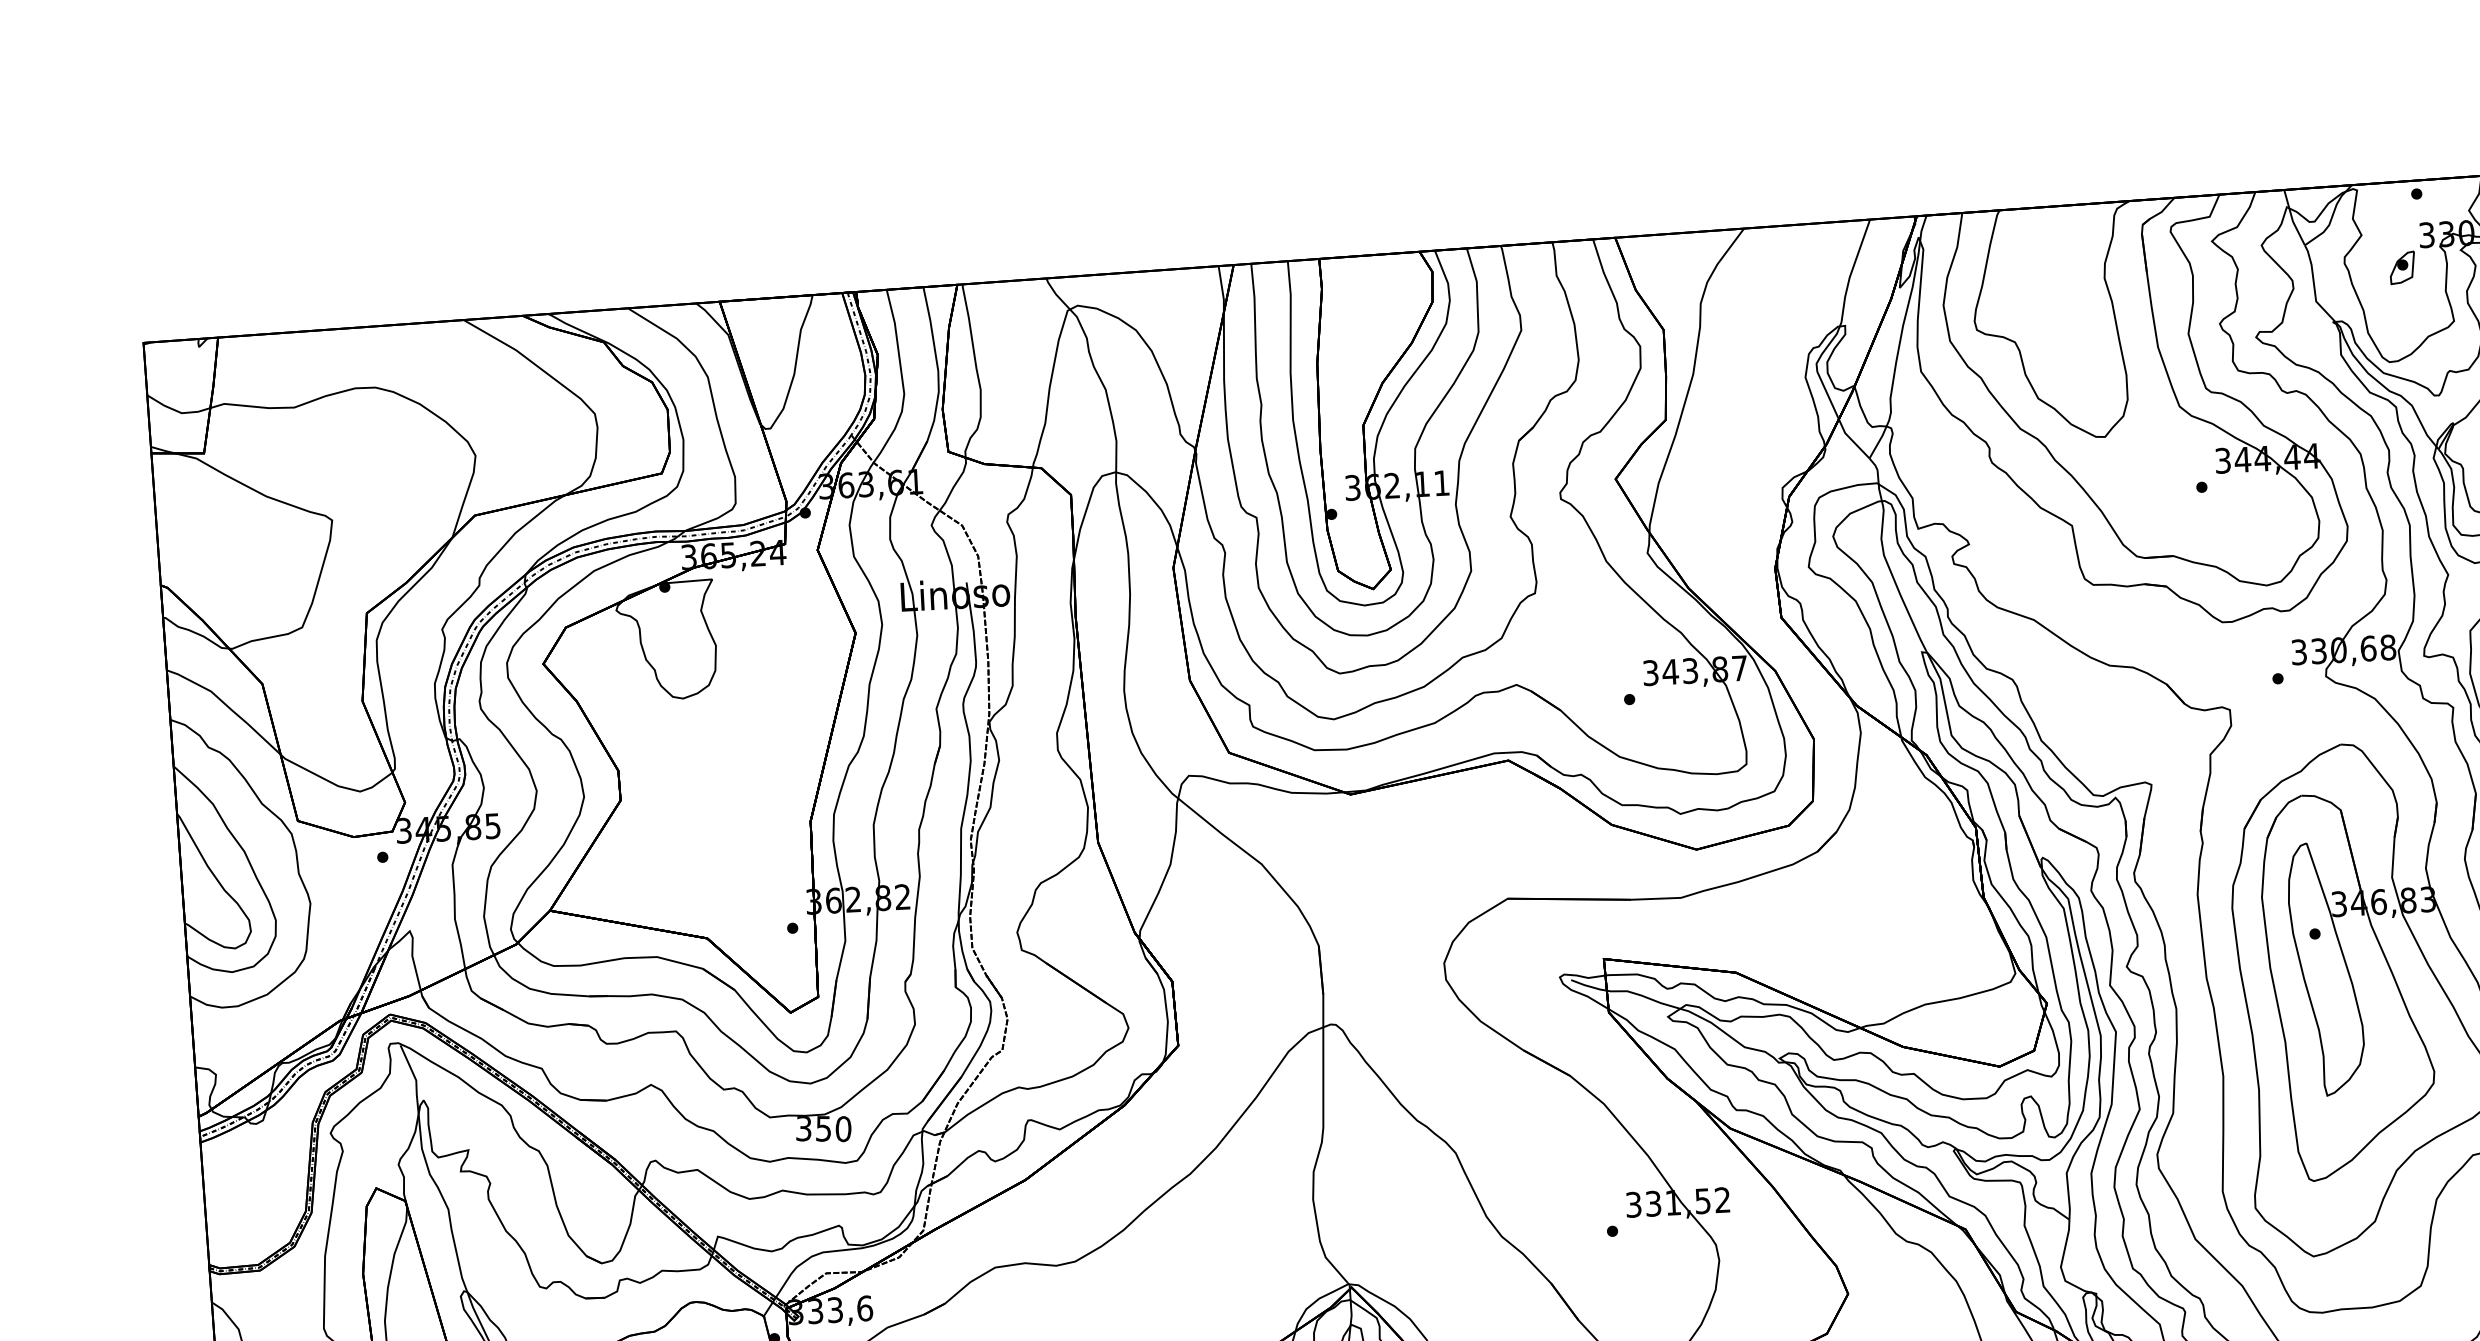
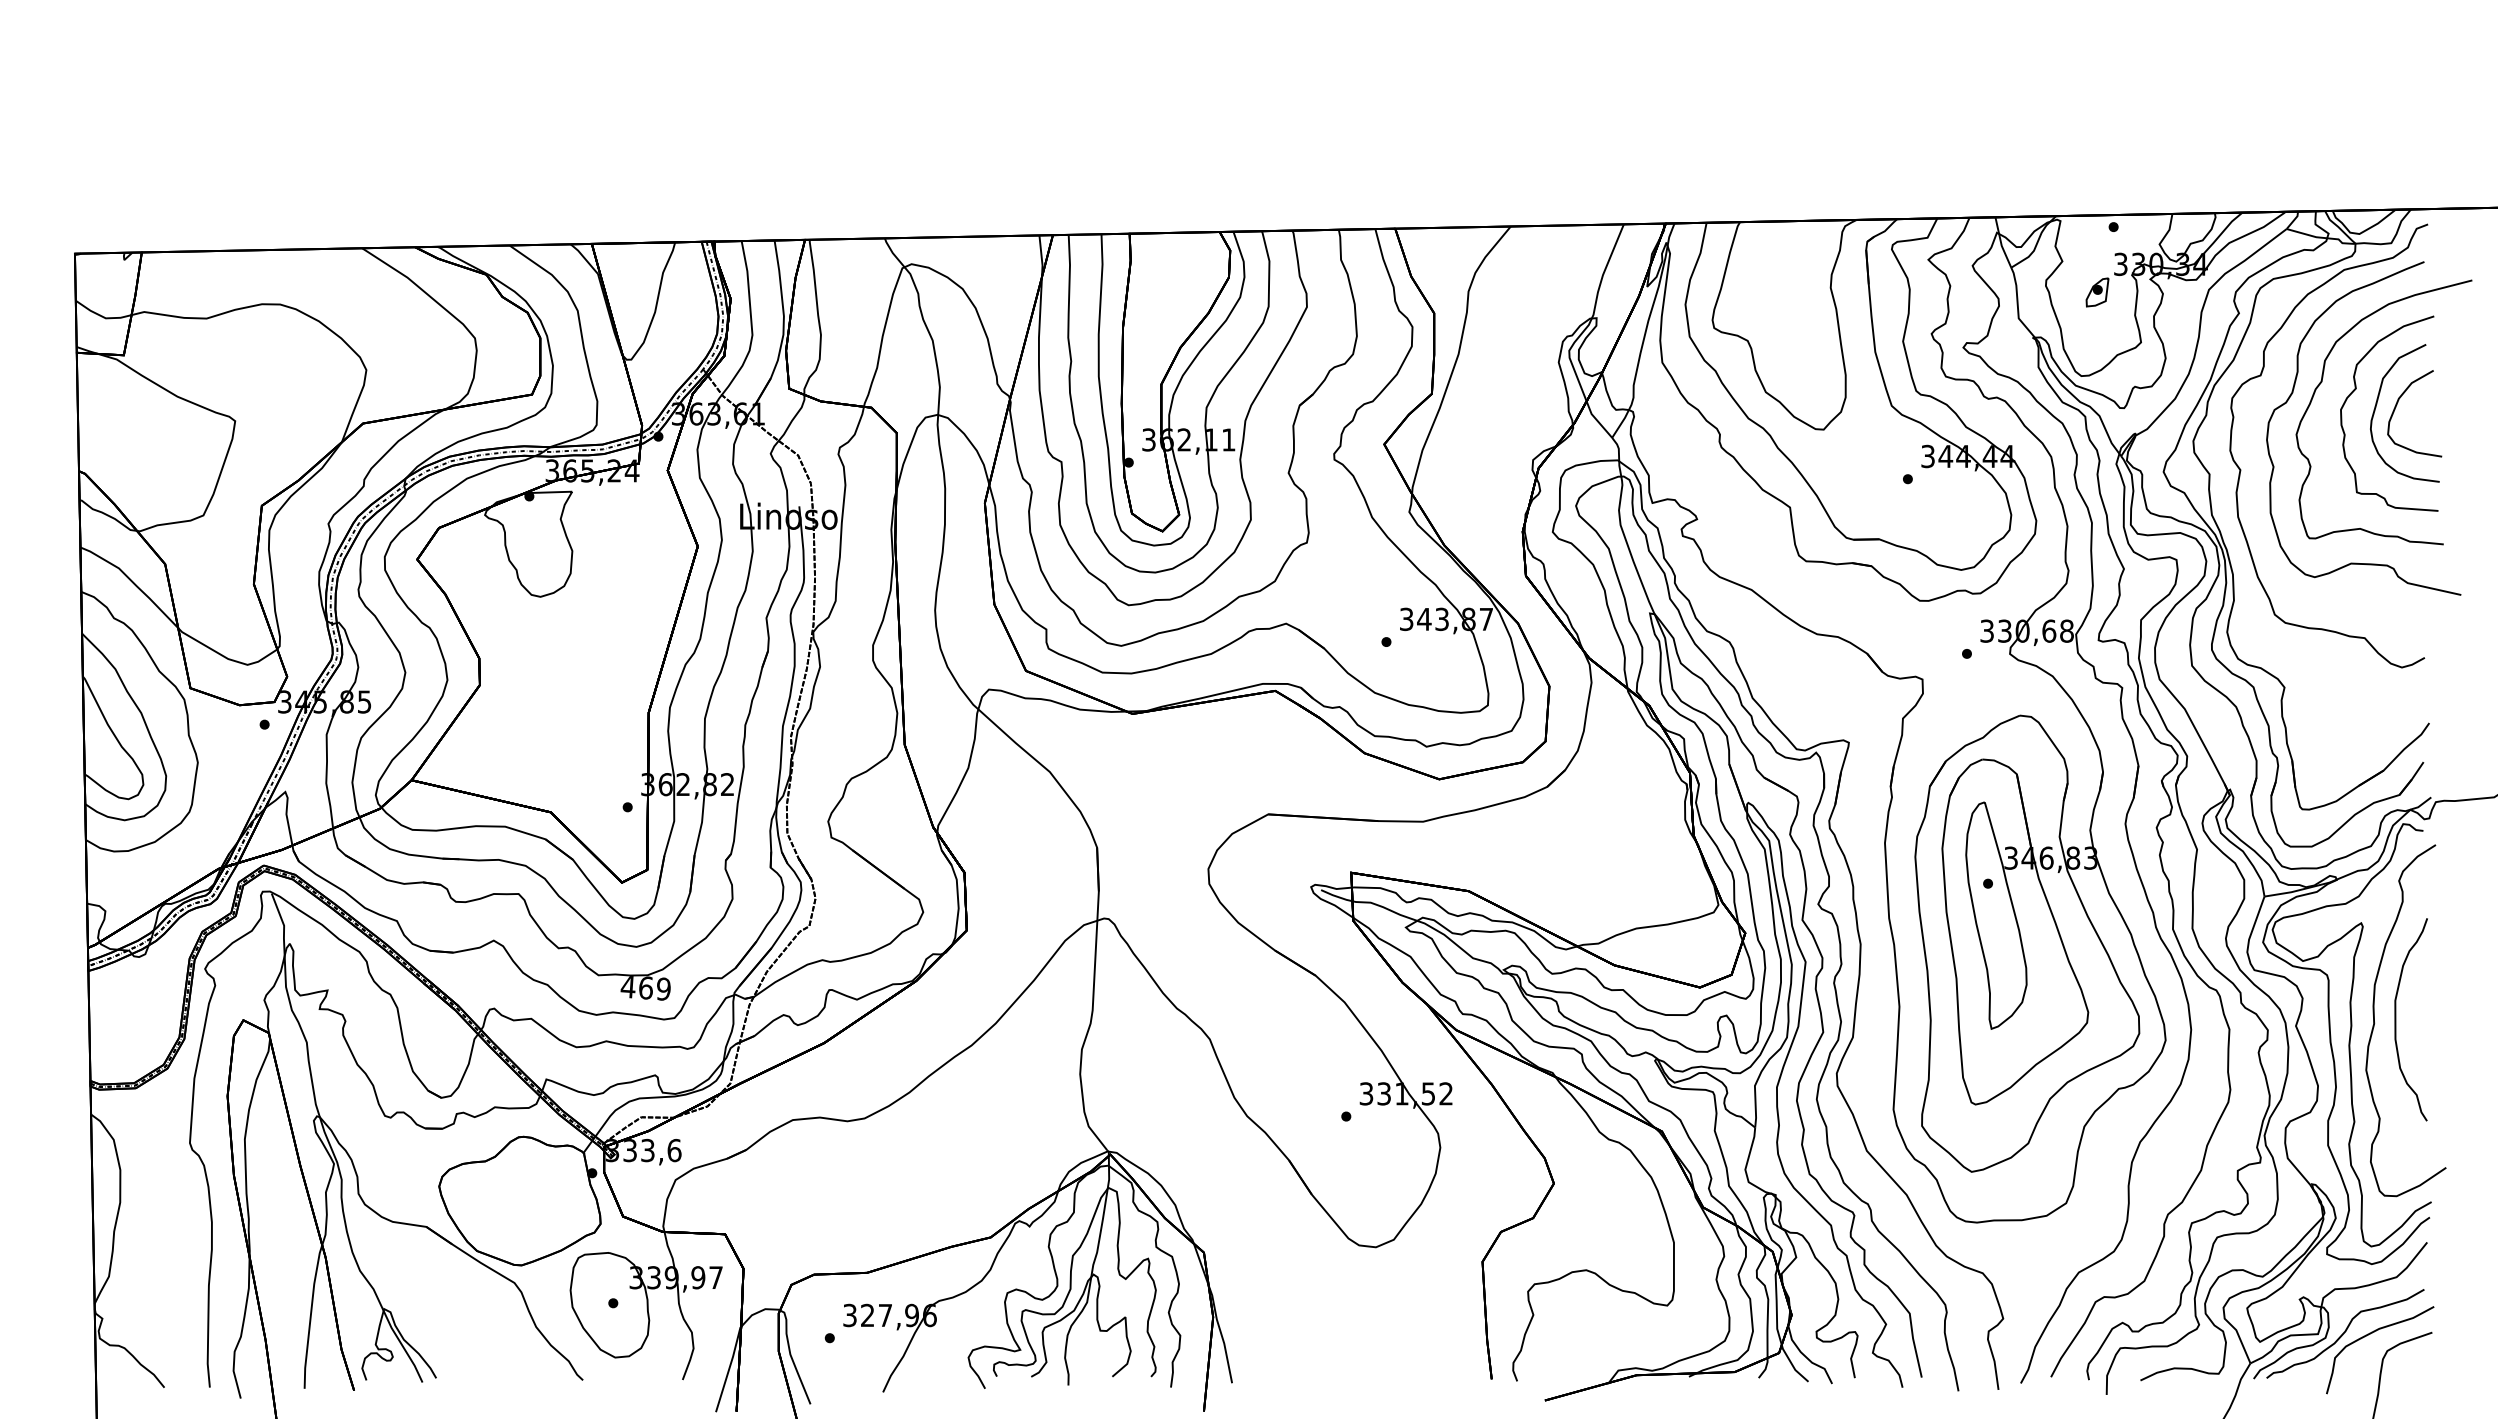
text: (823, 1129) -> (645, 988), 350 -> 469

